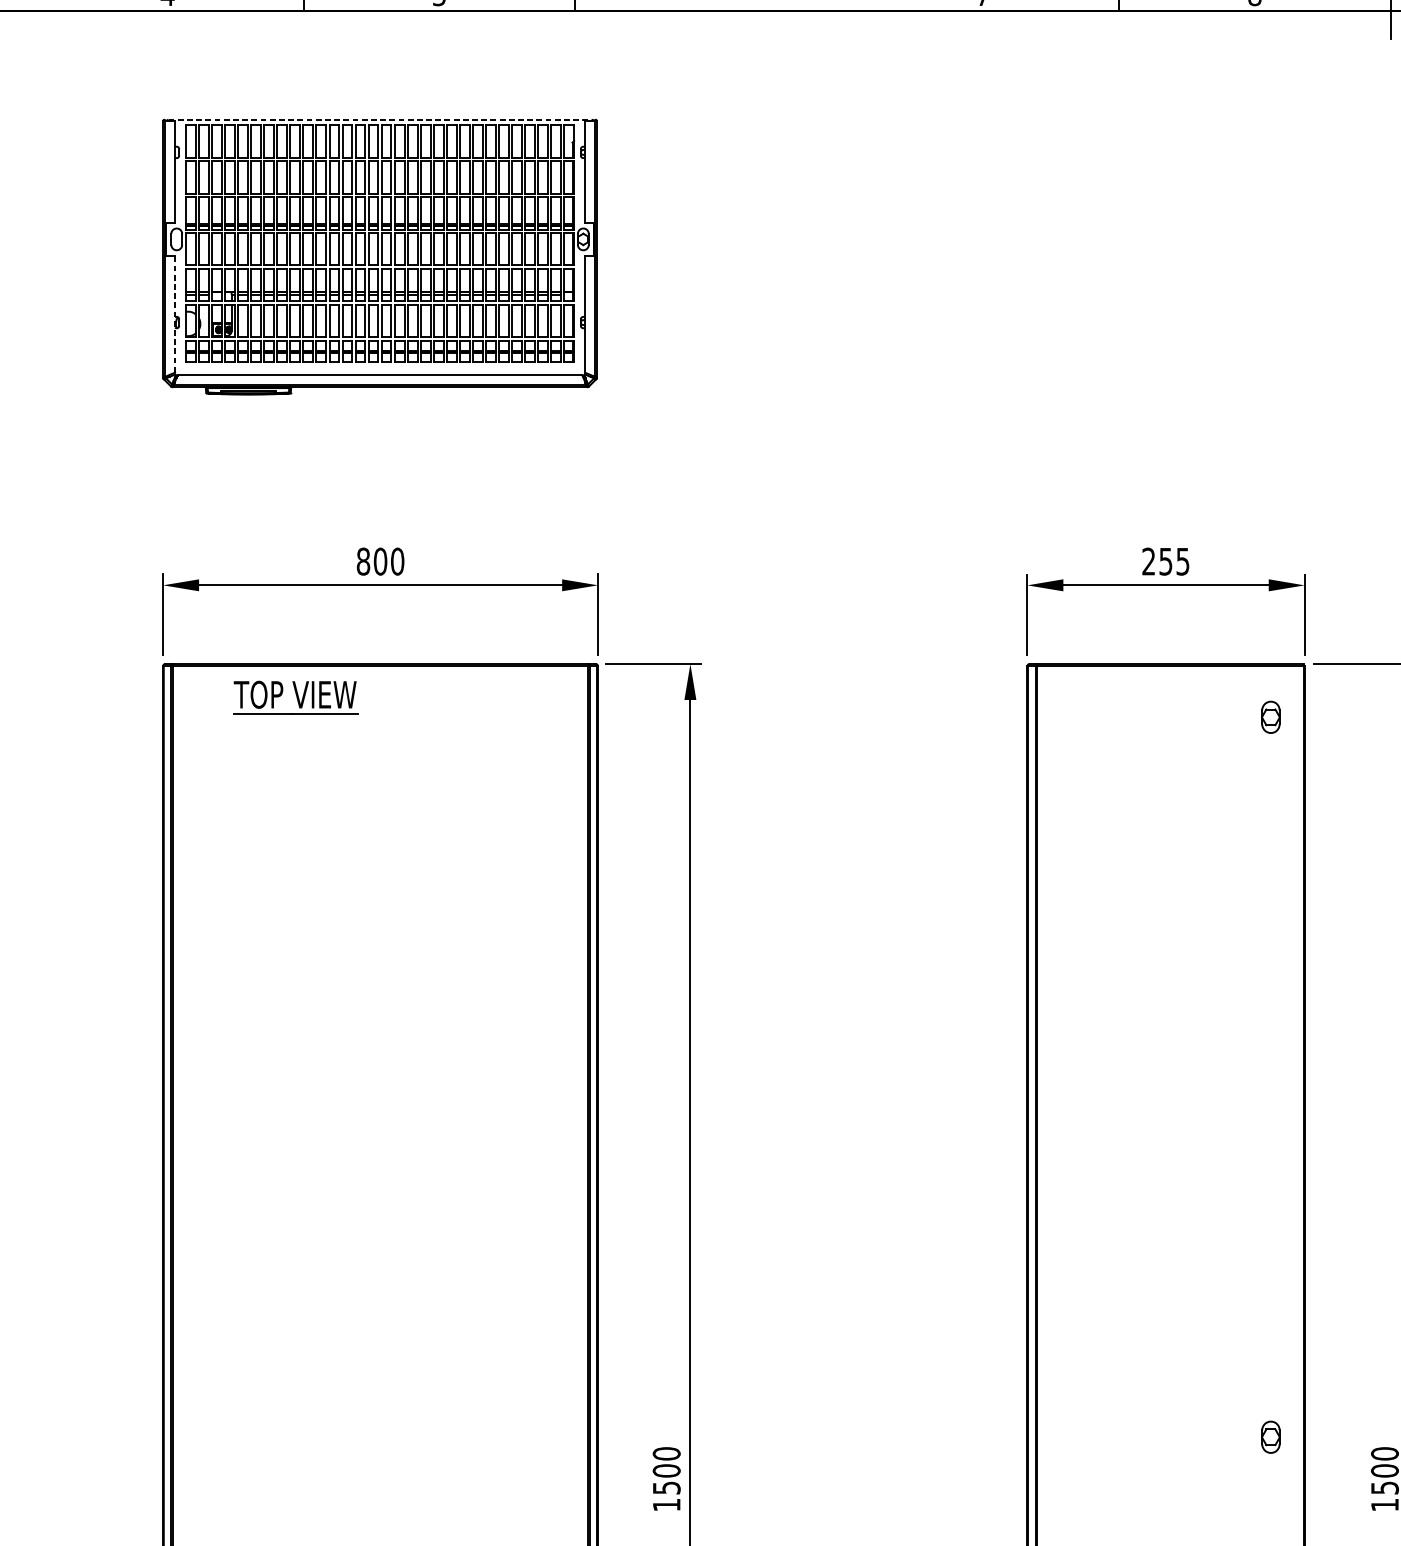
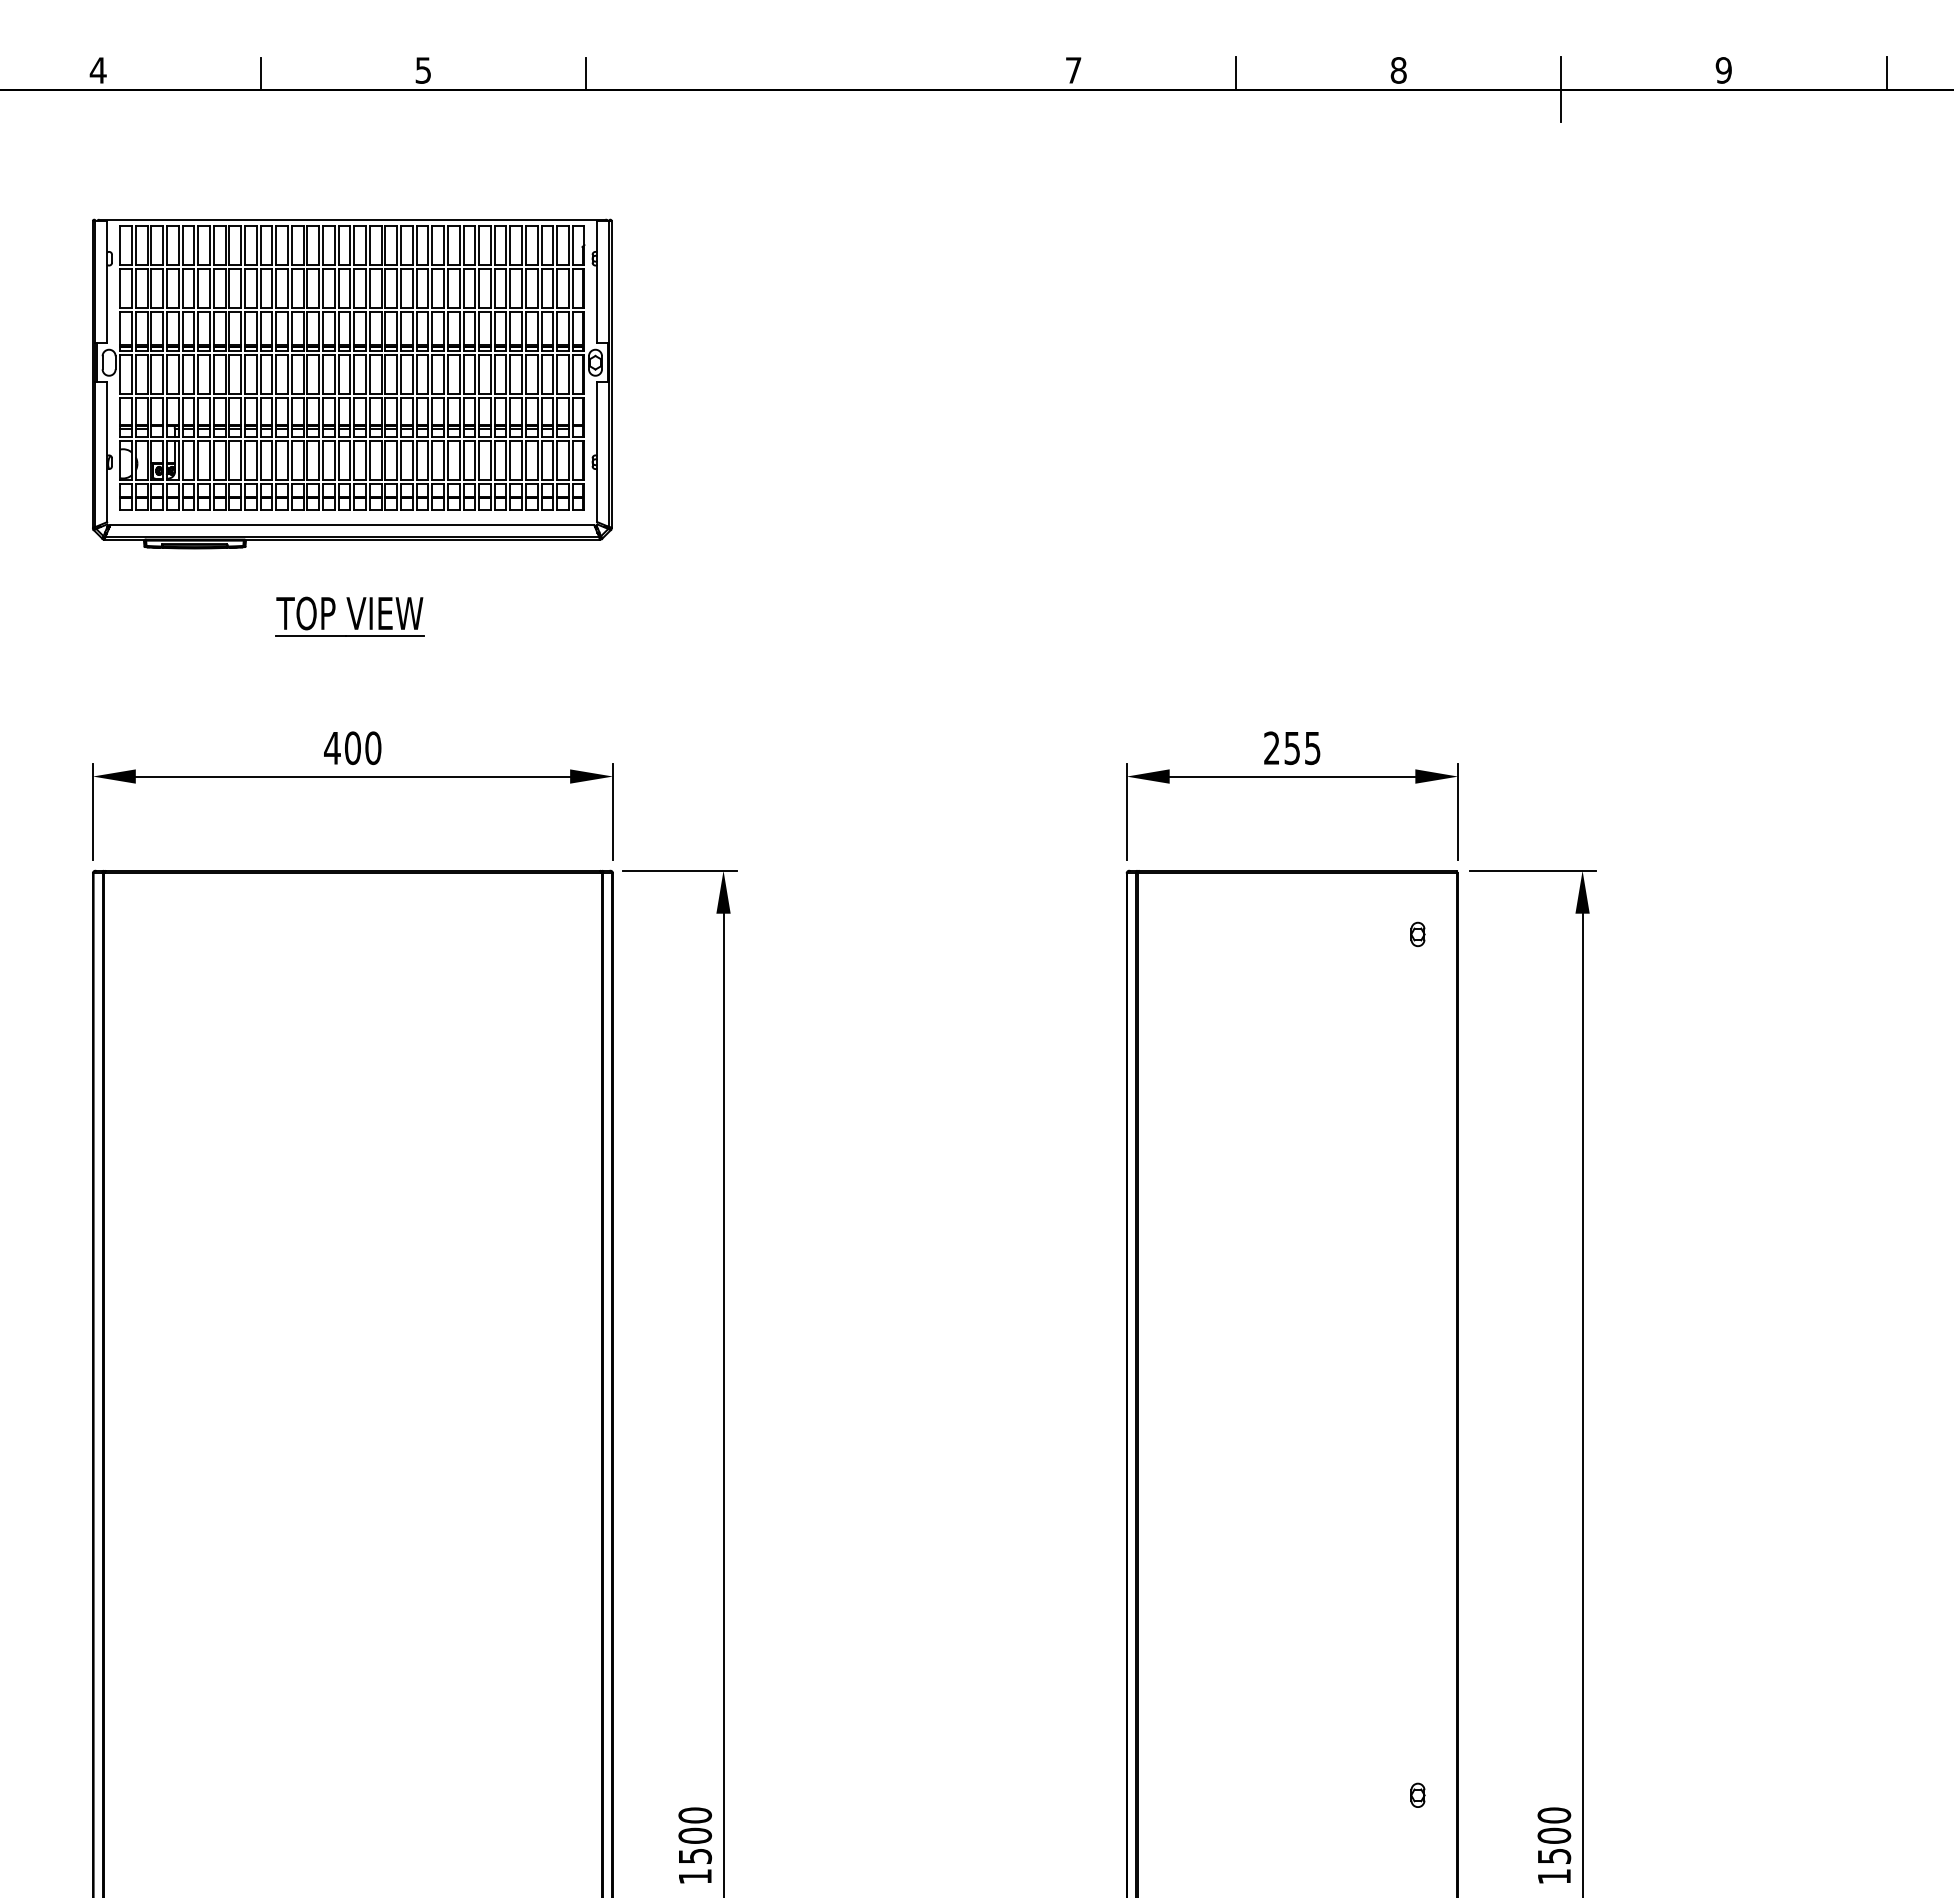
line: (380, 119) -> (352, 219), dashed -> solid
line: (175, 314) -> (107, 452), dashed -> solid
text: (363, 561) -> (332, 748), 800 -> 400
part: (294, 697) -> (349, 616), moved
part: (1270, 717) -> (1417, 934), size x0.62
part: (1270, 1436) -> (1417, 1794), size x0.62

